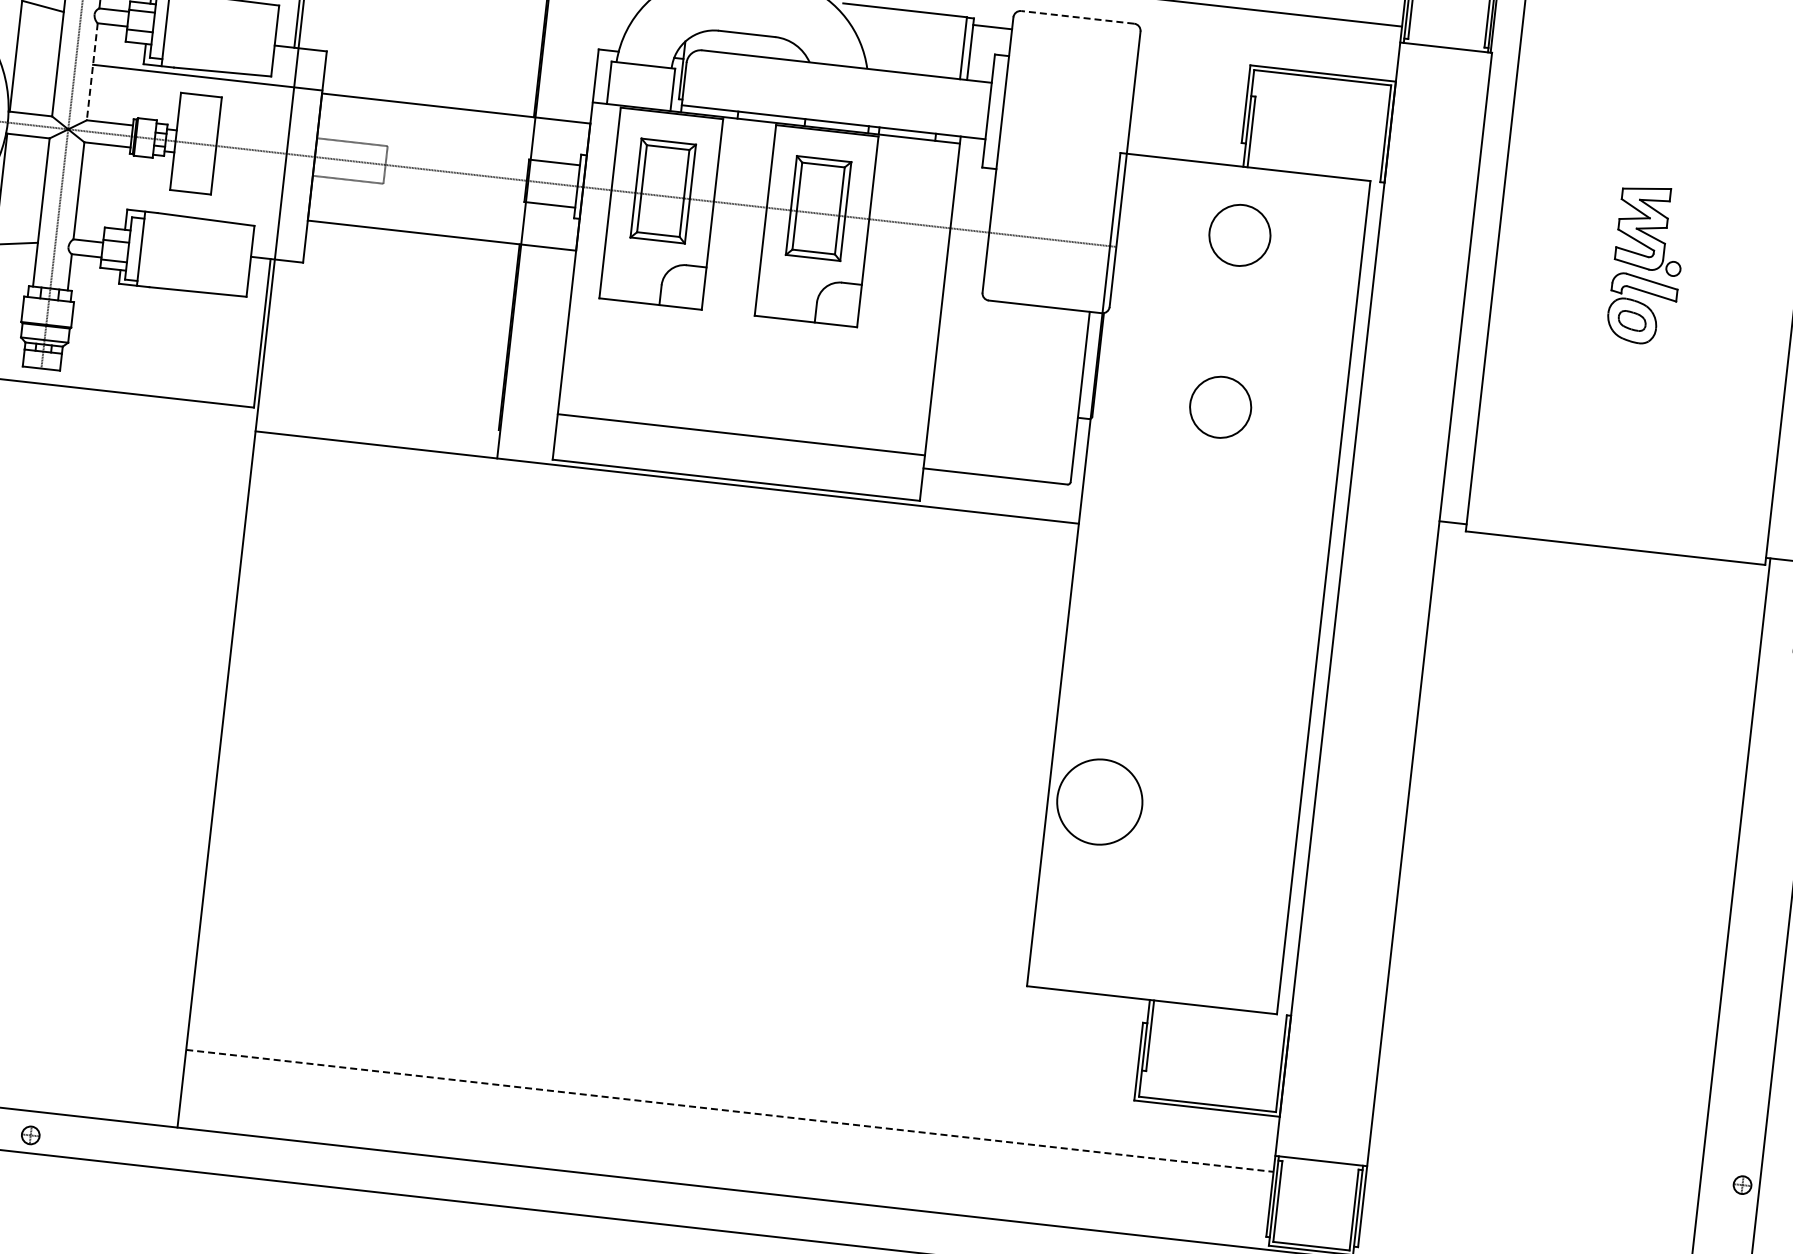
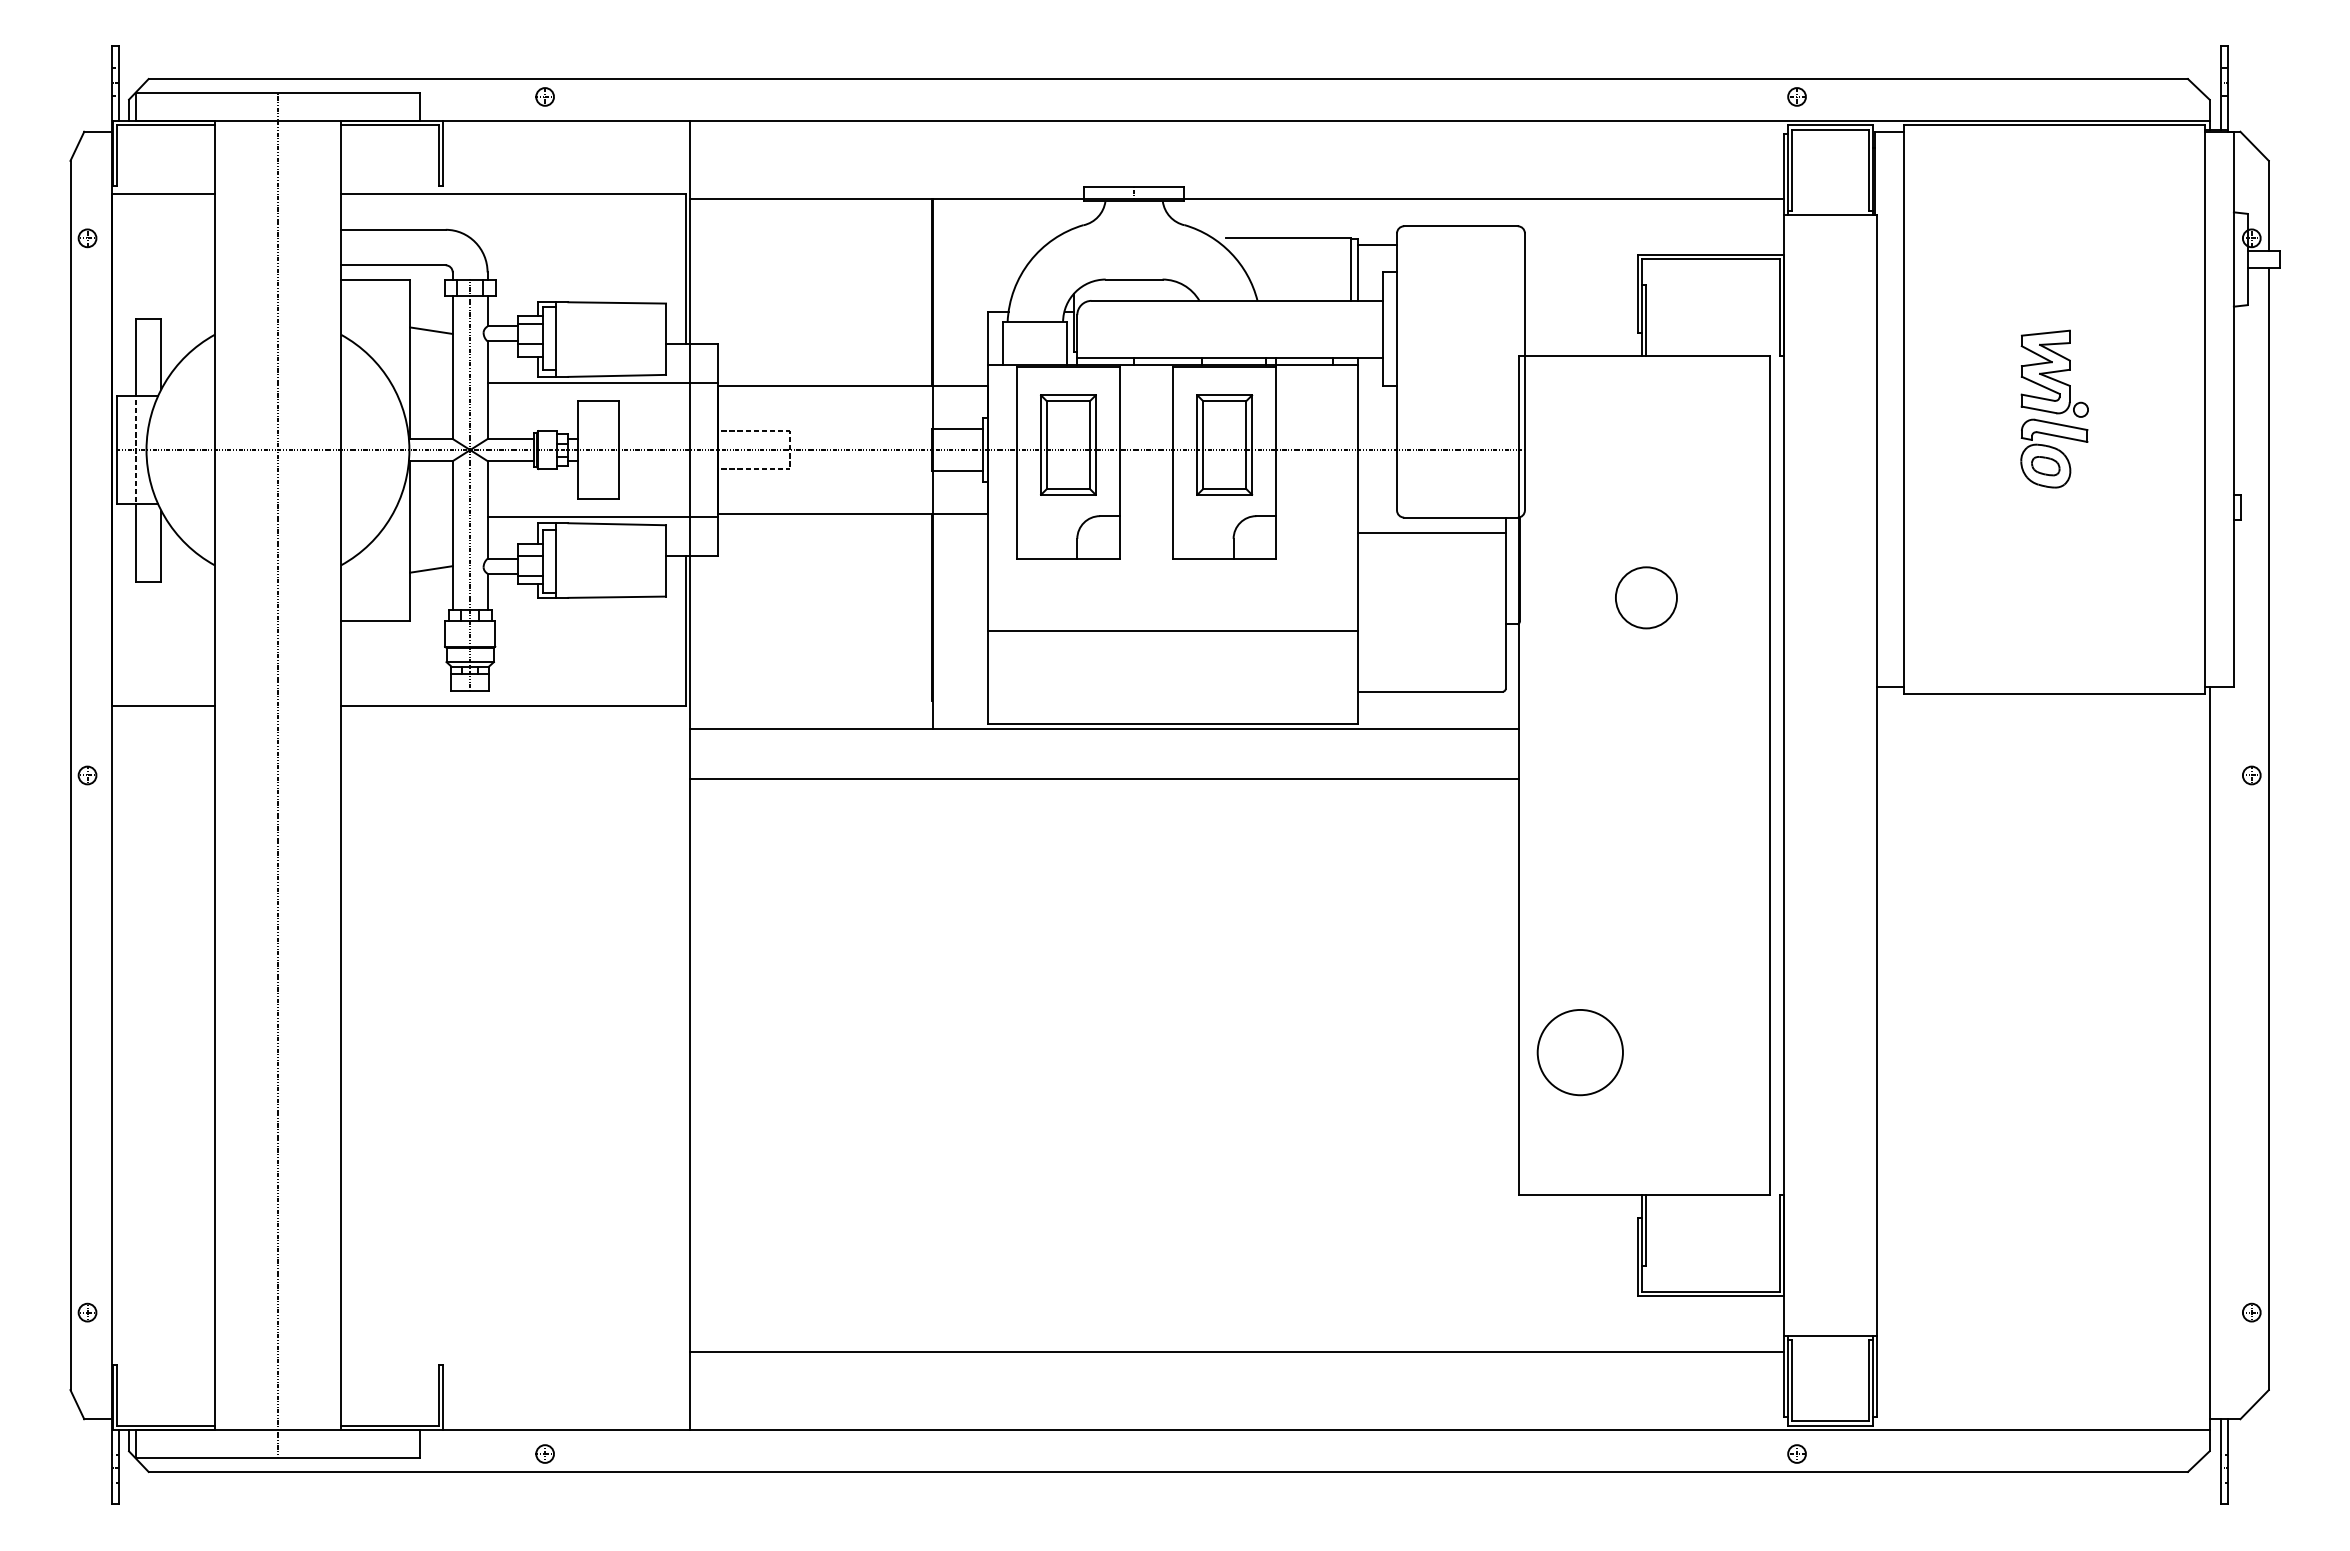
line: (1077, 17) -> (1460, 226), dashed -> solid
line: (92, 72) -> (487, 390), dashed -> solid
line: (192, 211) -> (602, 517), added
circle: (1240, 235) -> (1646, 424), removed
line: (1014, 319) -> (1431, 533), added
line: (740, 434) -> (1172, 630), moved
line: (661, 527) -> (1104, 779), added
circle: (1098, 801) -> (1579, 1052), moved
line: (730, 1110) -> (1237, 1351), dashed -> solid

